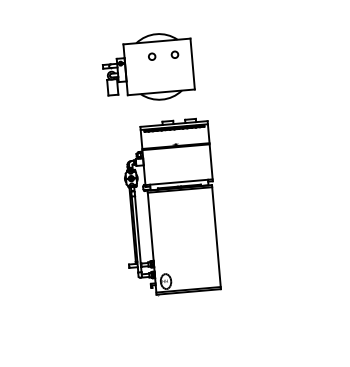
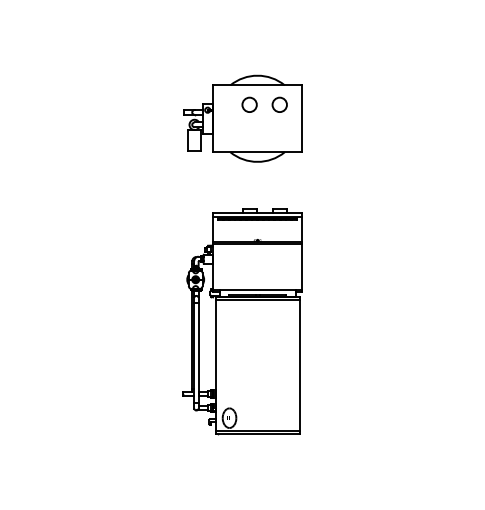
circle: (174, 54) -> (279, 104), size x1.67
circle: (152, 56) -> (249, 104), size x1.67
part: (169, 207) -> (242, 321), moved

